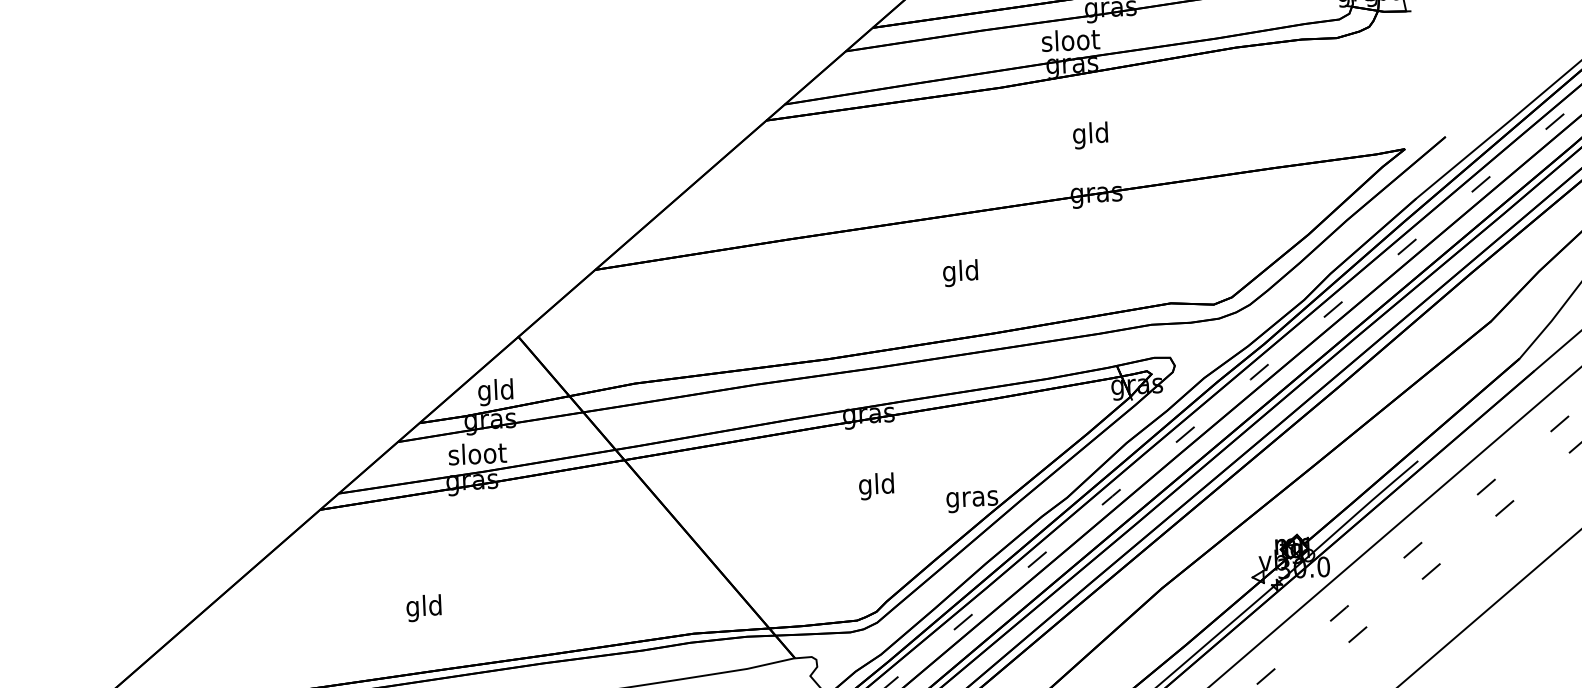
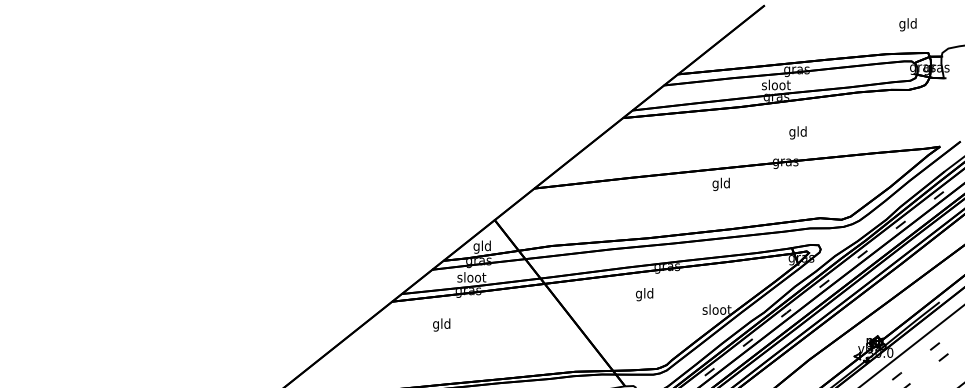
text: (1089, 134) -> (797, 132), moved
text: (959, 271) -> (720, 183), moved
text: (876, 486) -> (644, 294), moved
text: (971, 497) -> (716, 310), gras -> sloot
text: (423, 607) -> (441, 324), moved

